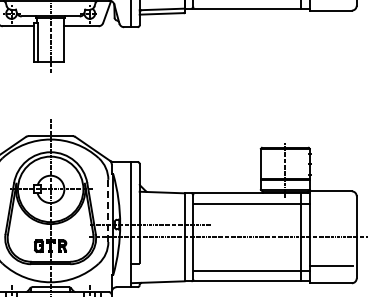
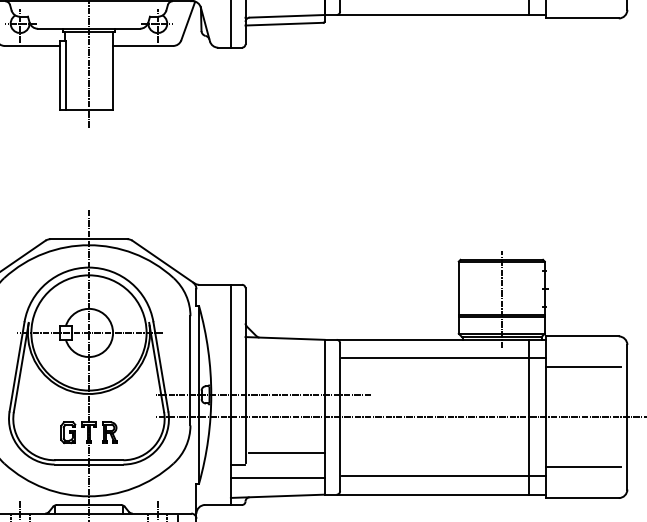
line: (331, 208) -> (582, 366), added
line: (108, 211) -> (190, 371), dashed -> solid
line: (162, 257) -> (285, 452), added
line: (157, 272) -> (276, 479), added

